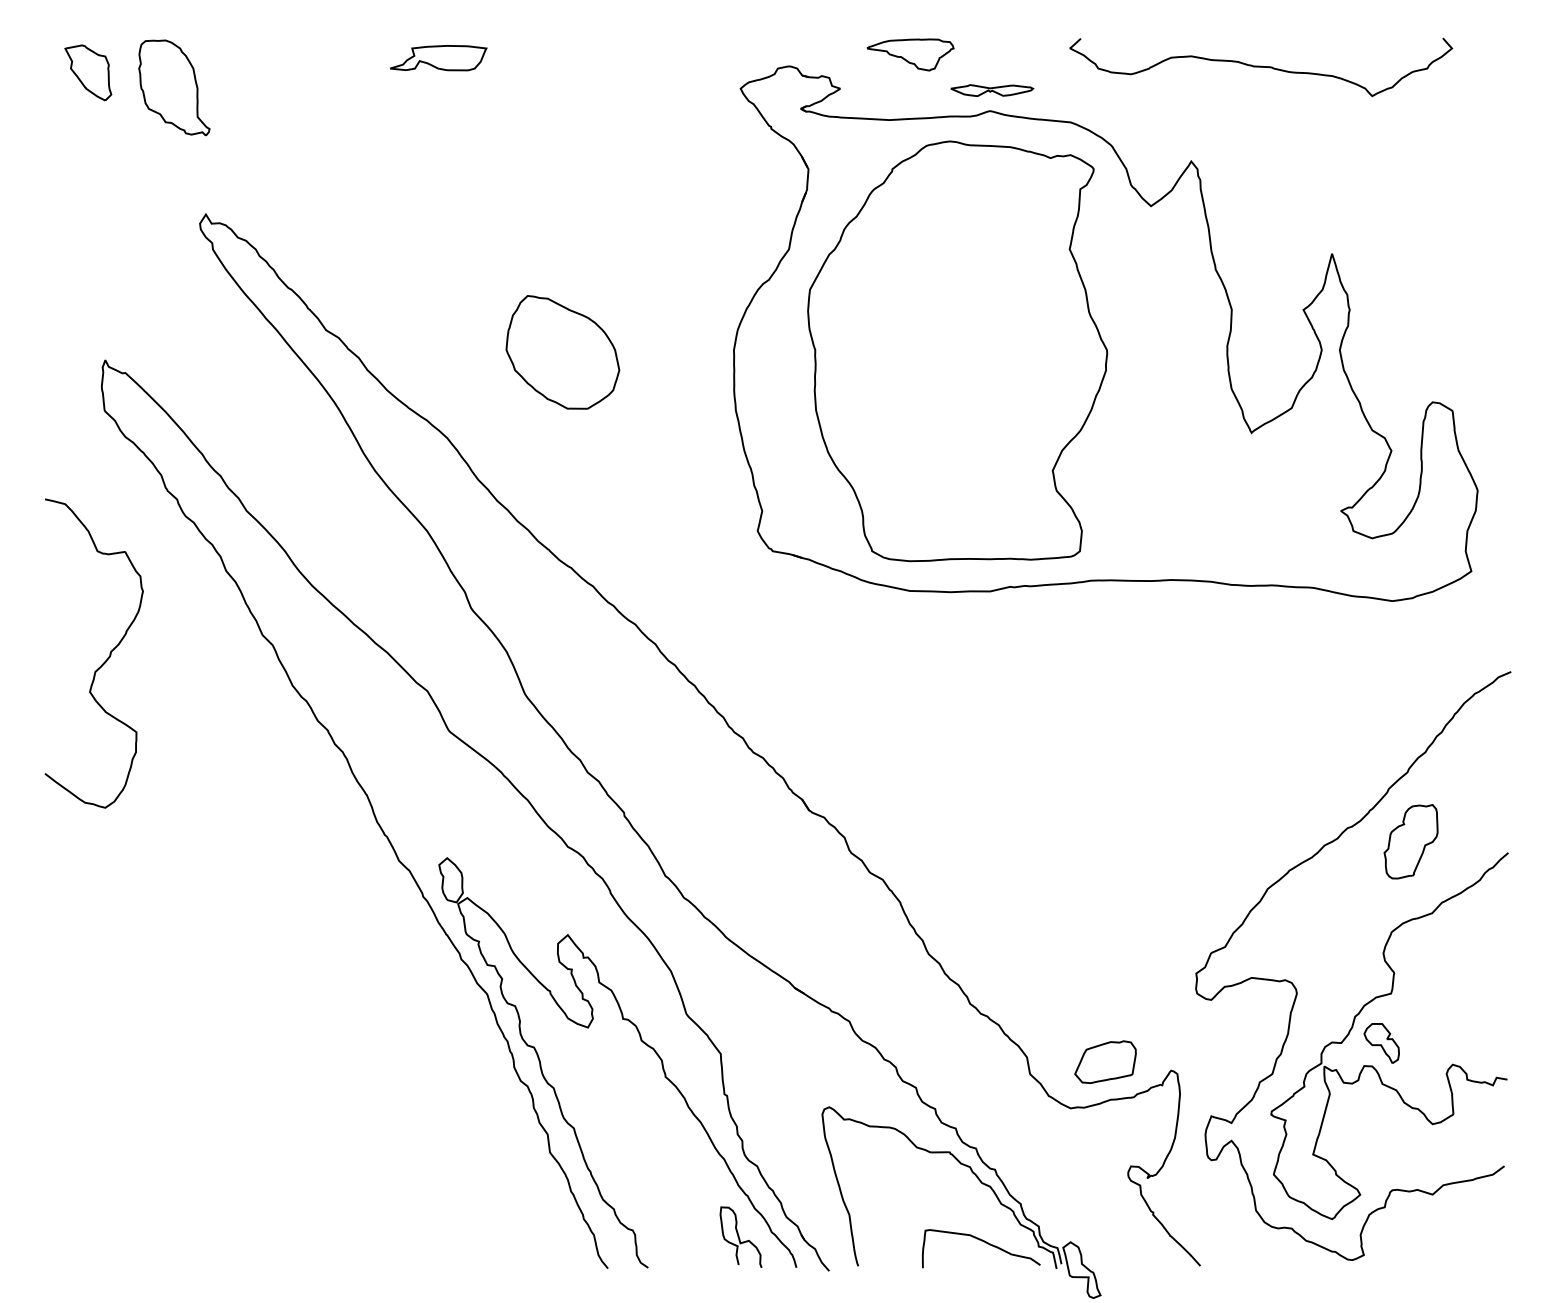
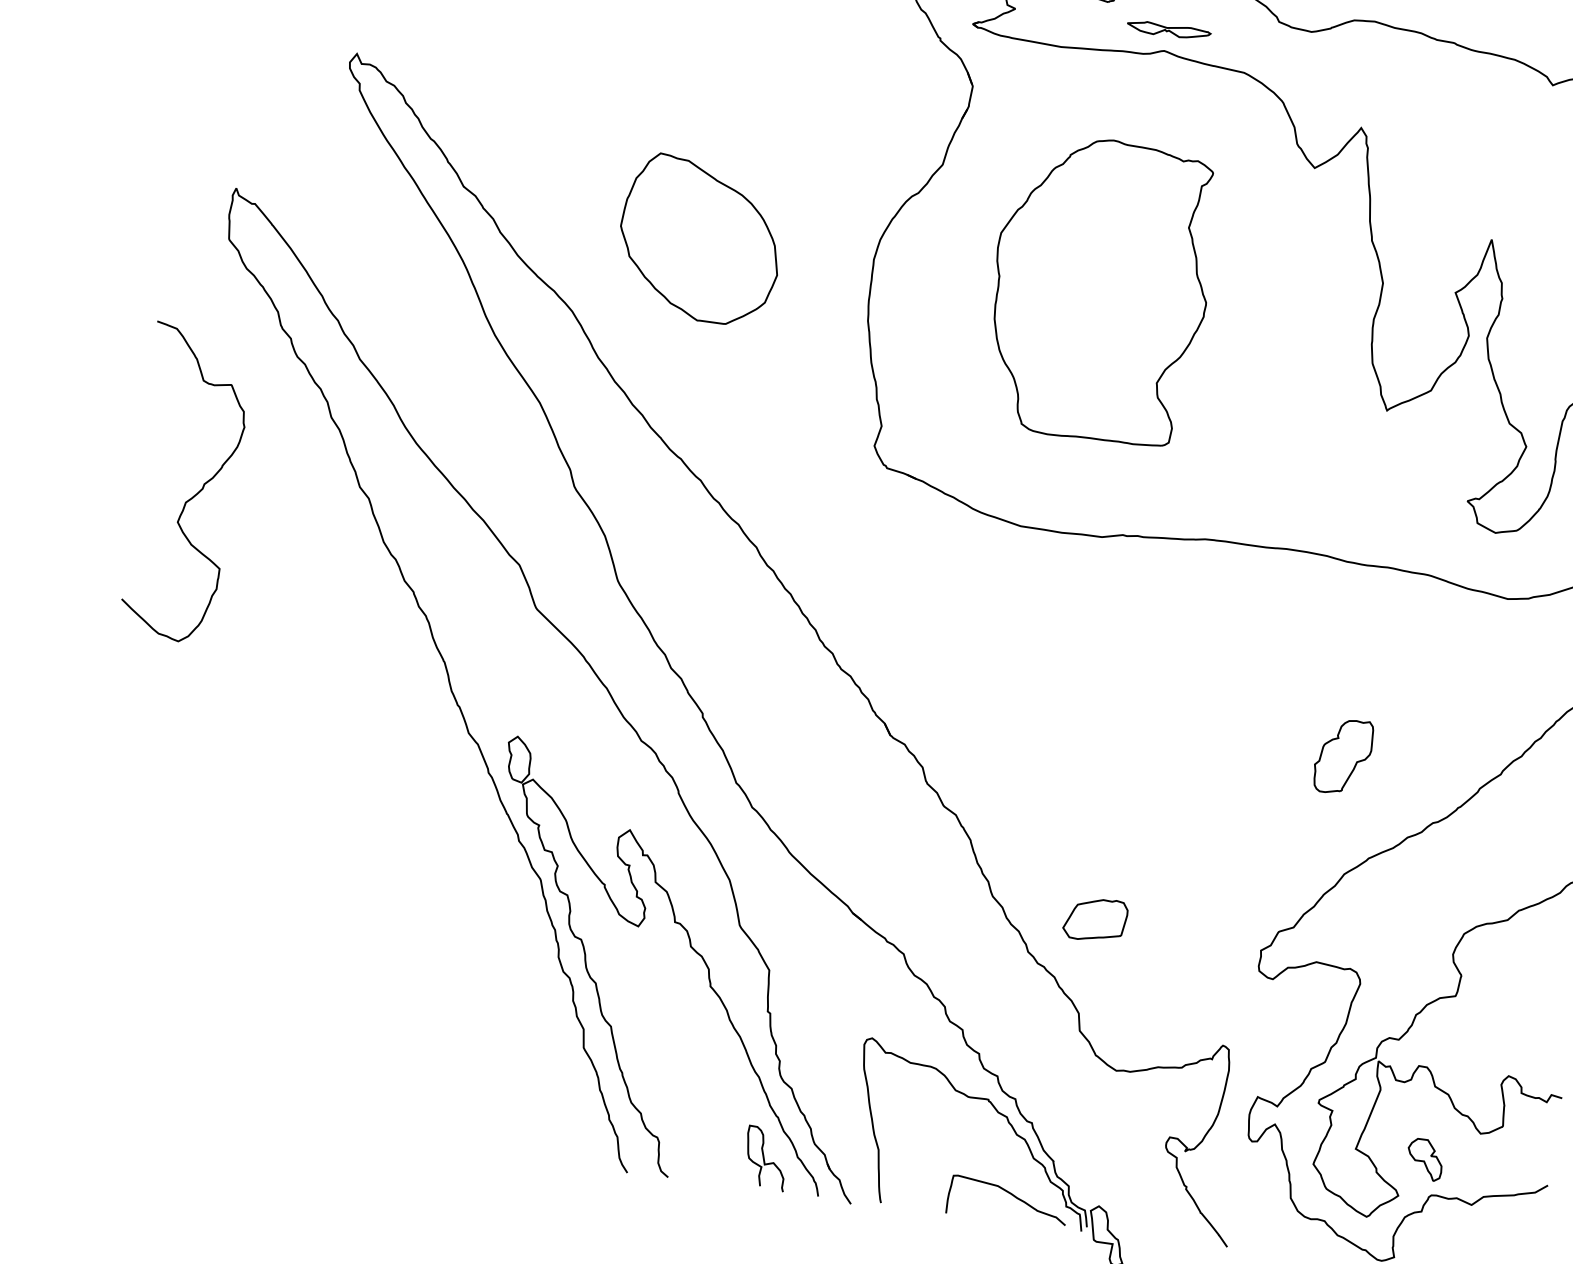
part: (957, 351) -> (1099, 290), size x0.7
part: (562, 352) -> (700, 239), size x1.4
part: (1410, 841) -> (1342, 756), moved
part: (1381, 1043) -> (1424, 1159), moved
part: (1105, 1061) -> (1095, 919), moved

